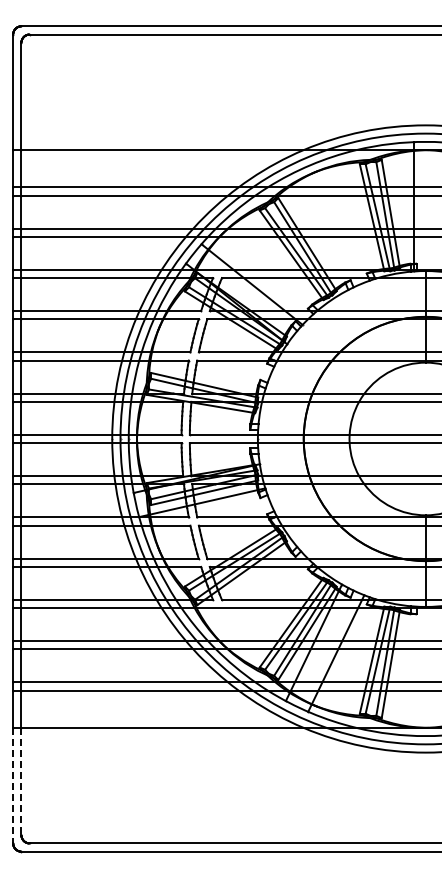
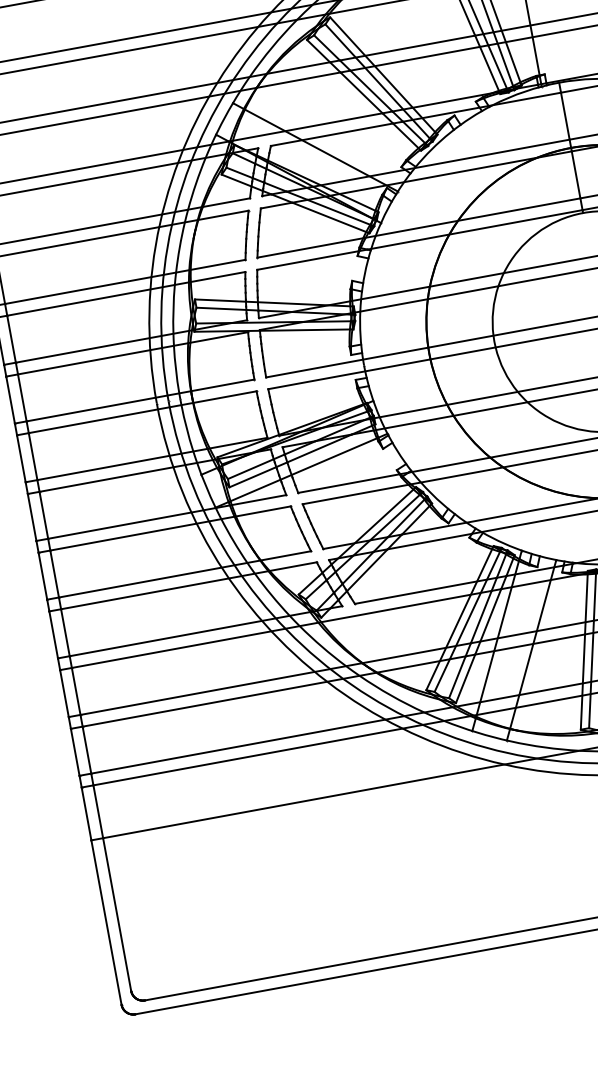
line: (21, 781) -> (117, 914), dashed -> solid
line: (13, 785) -> (106, 922), dashed -> solid

